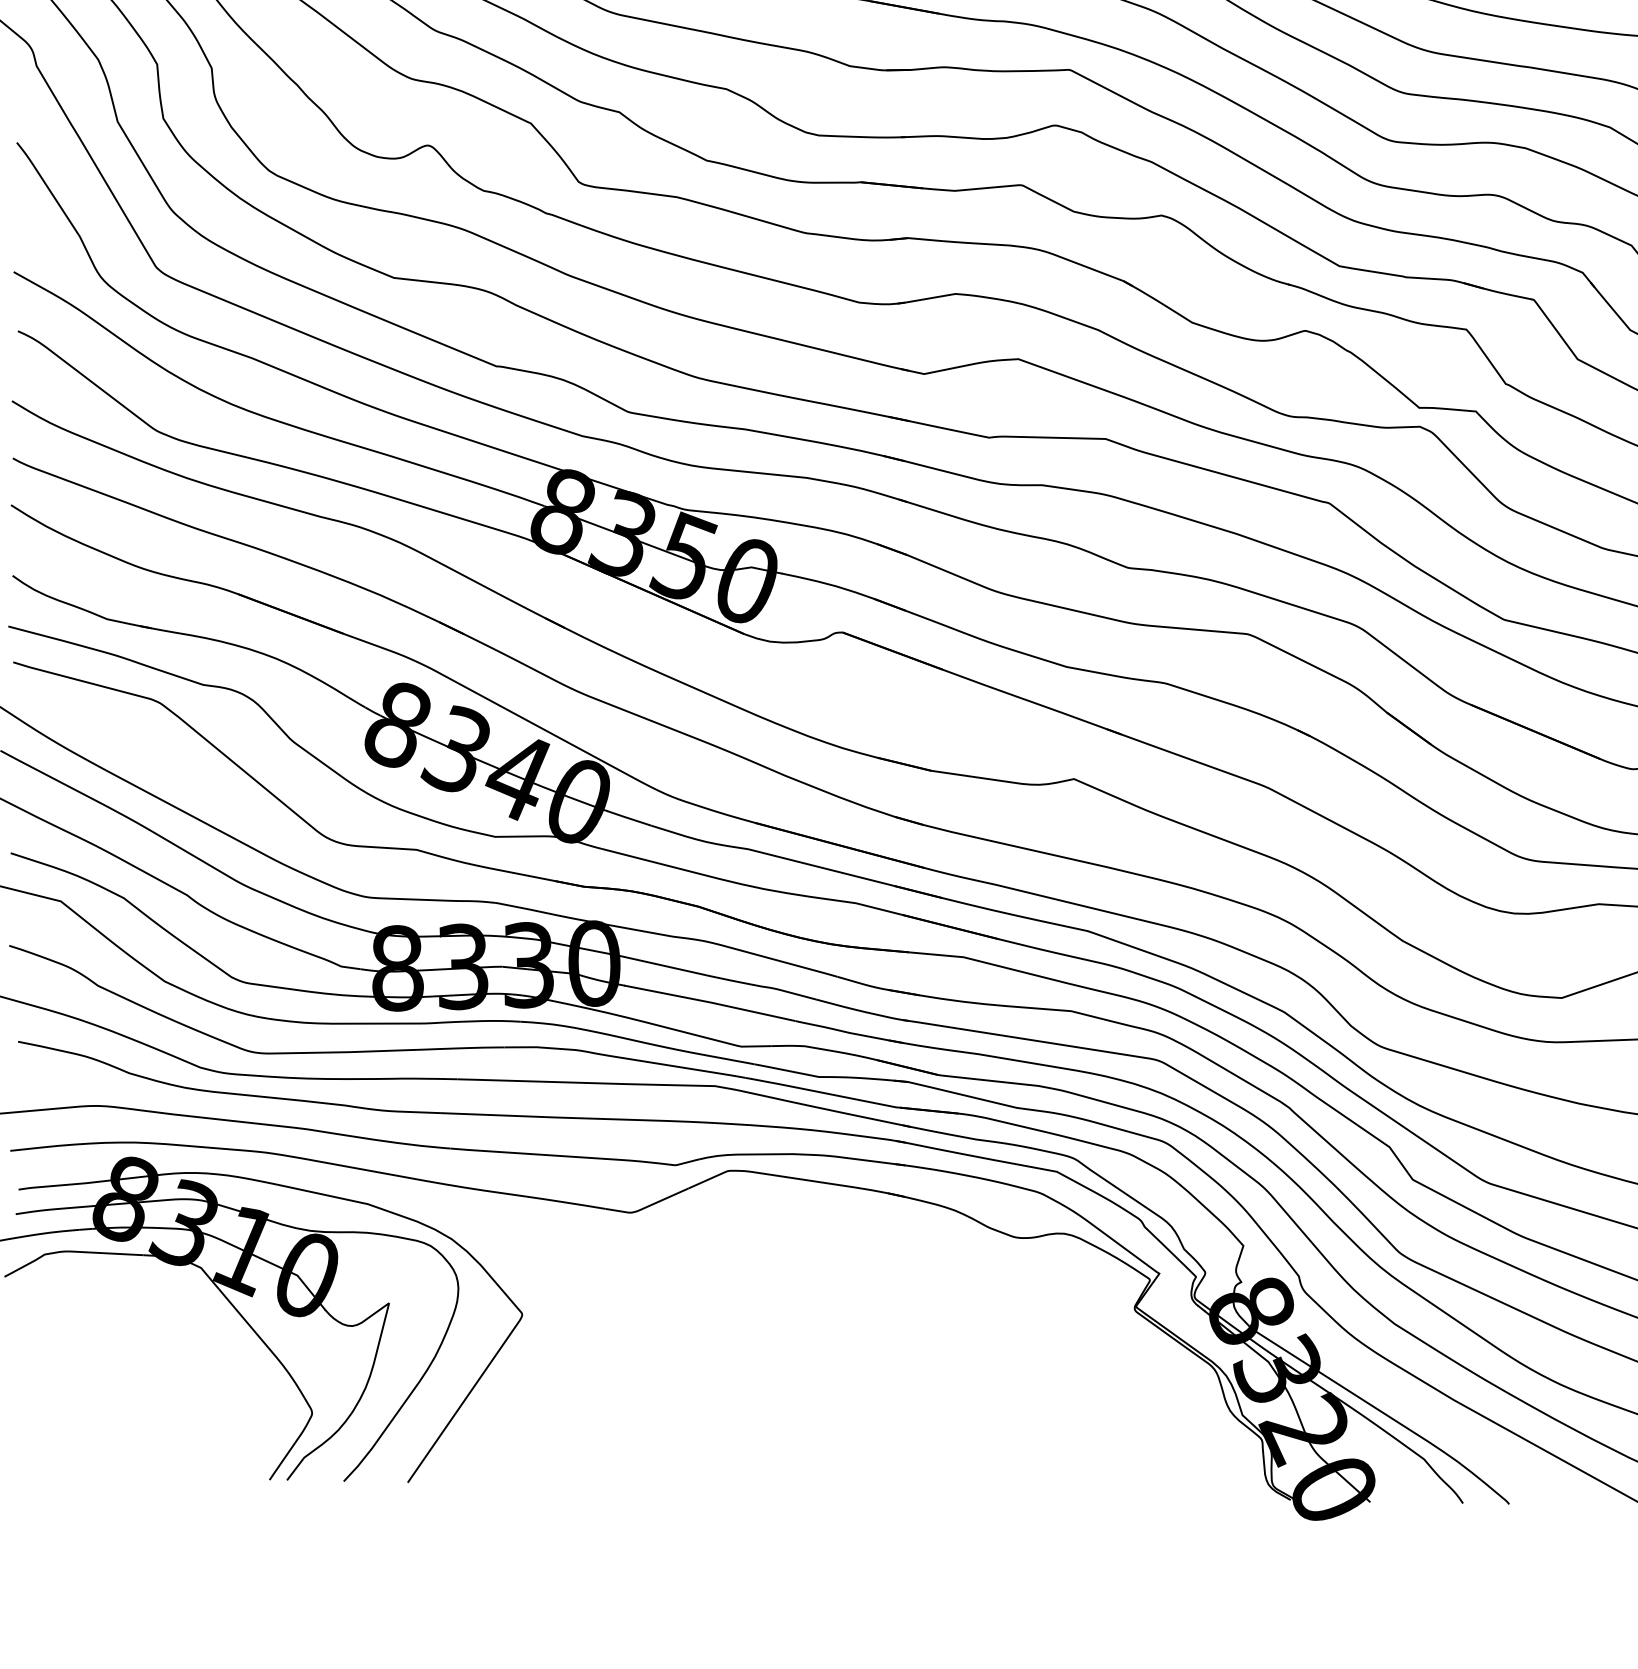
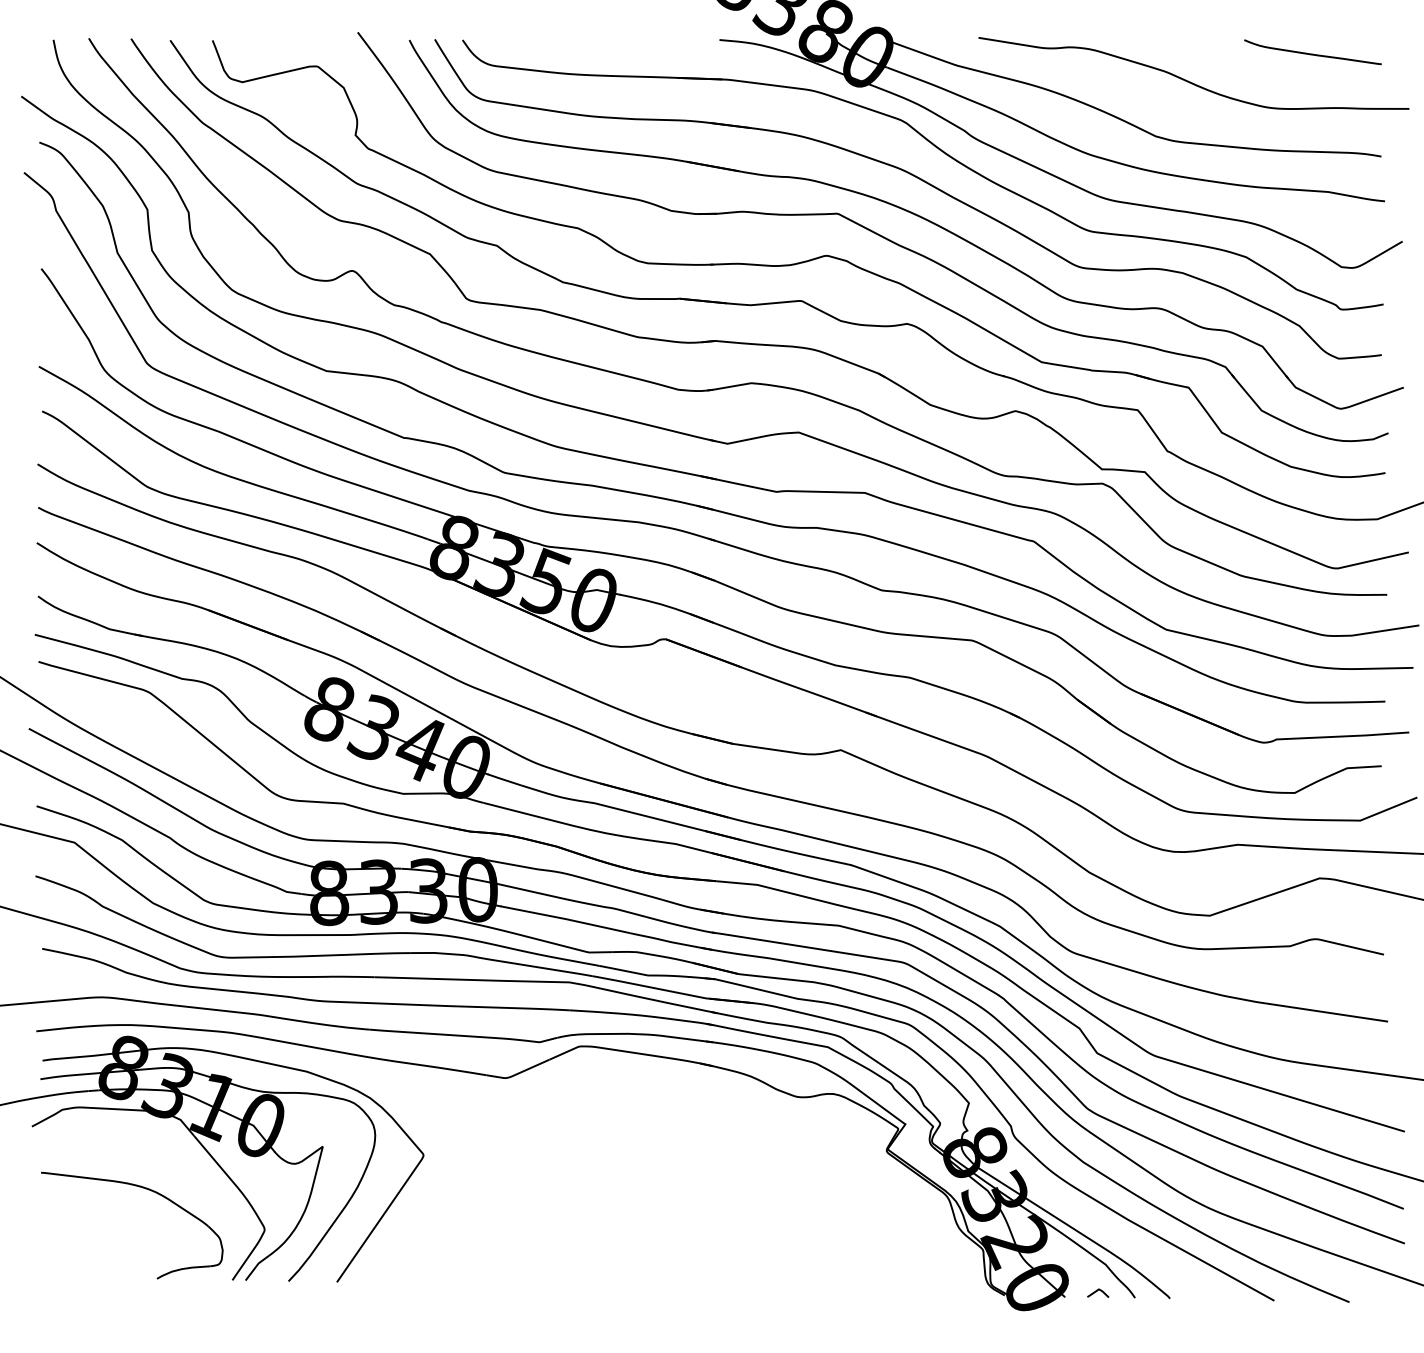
part: (154, 1359) -> (145, 1189), added
curve: (1413, 1494) -> (1097, 1291), added

